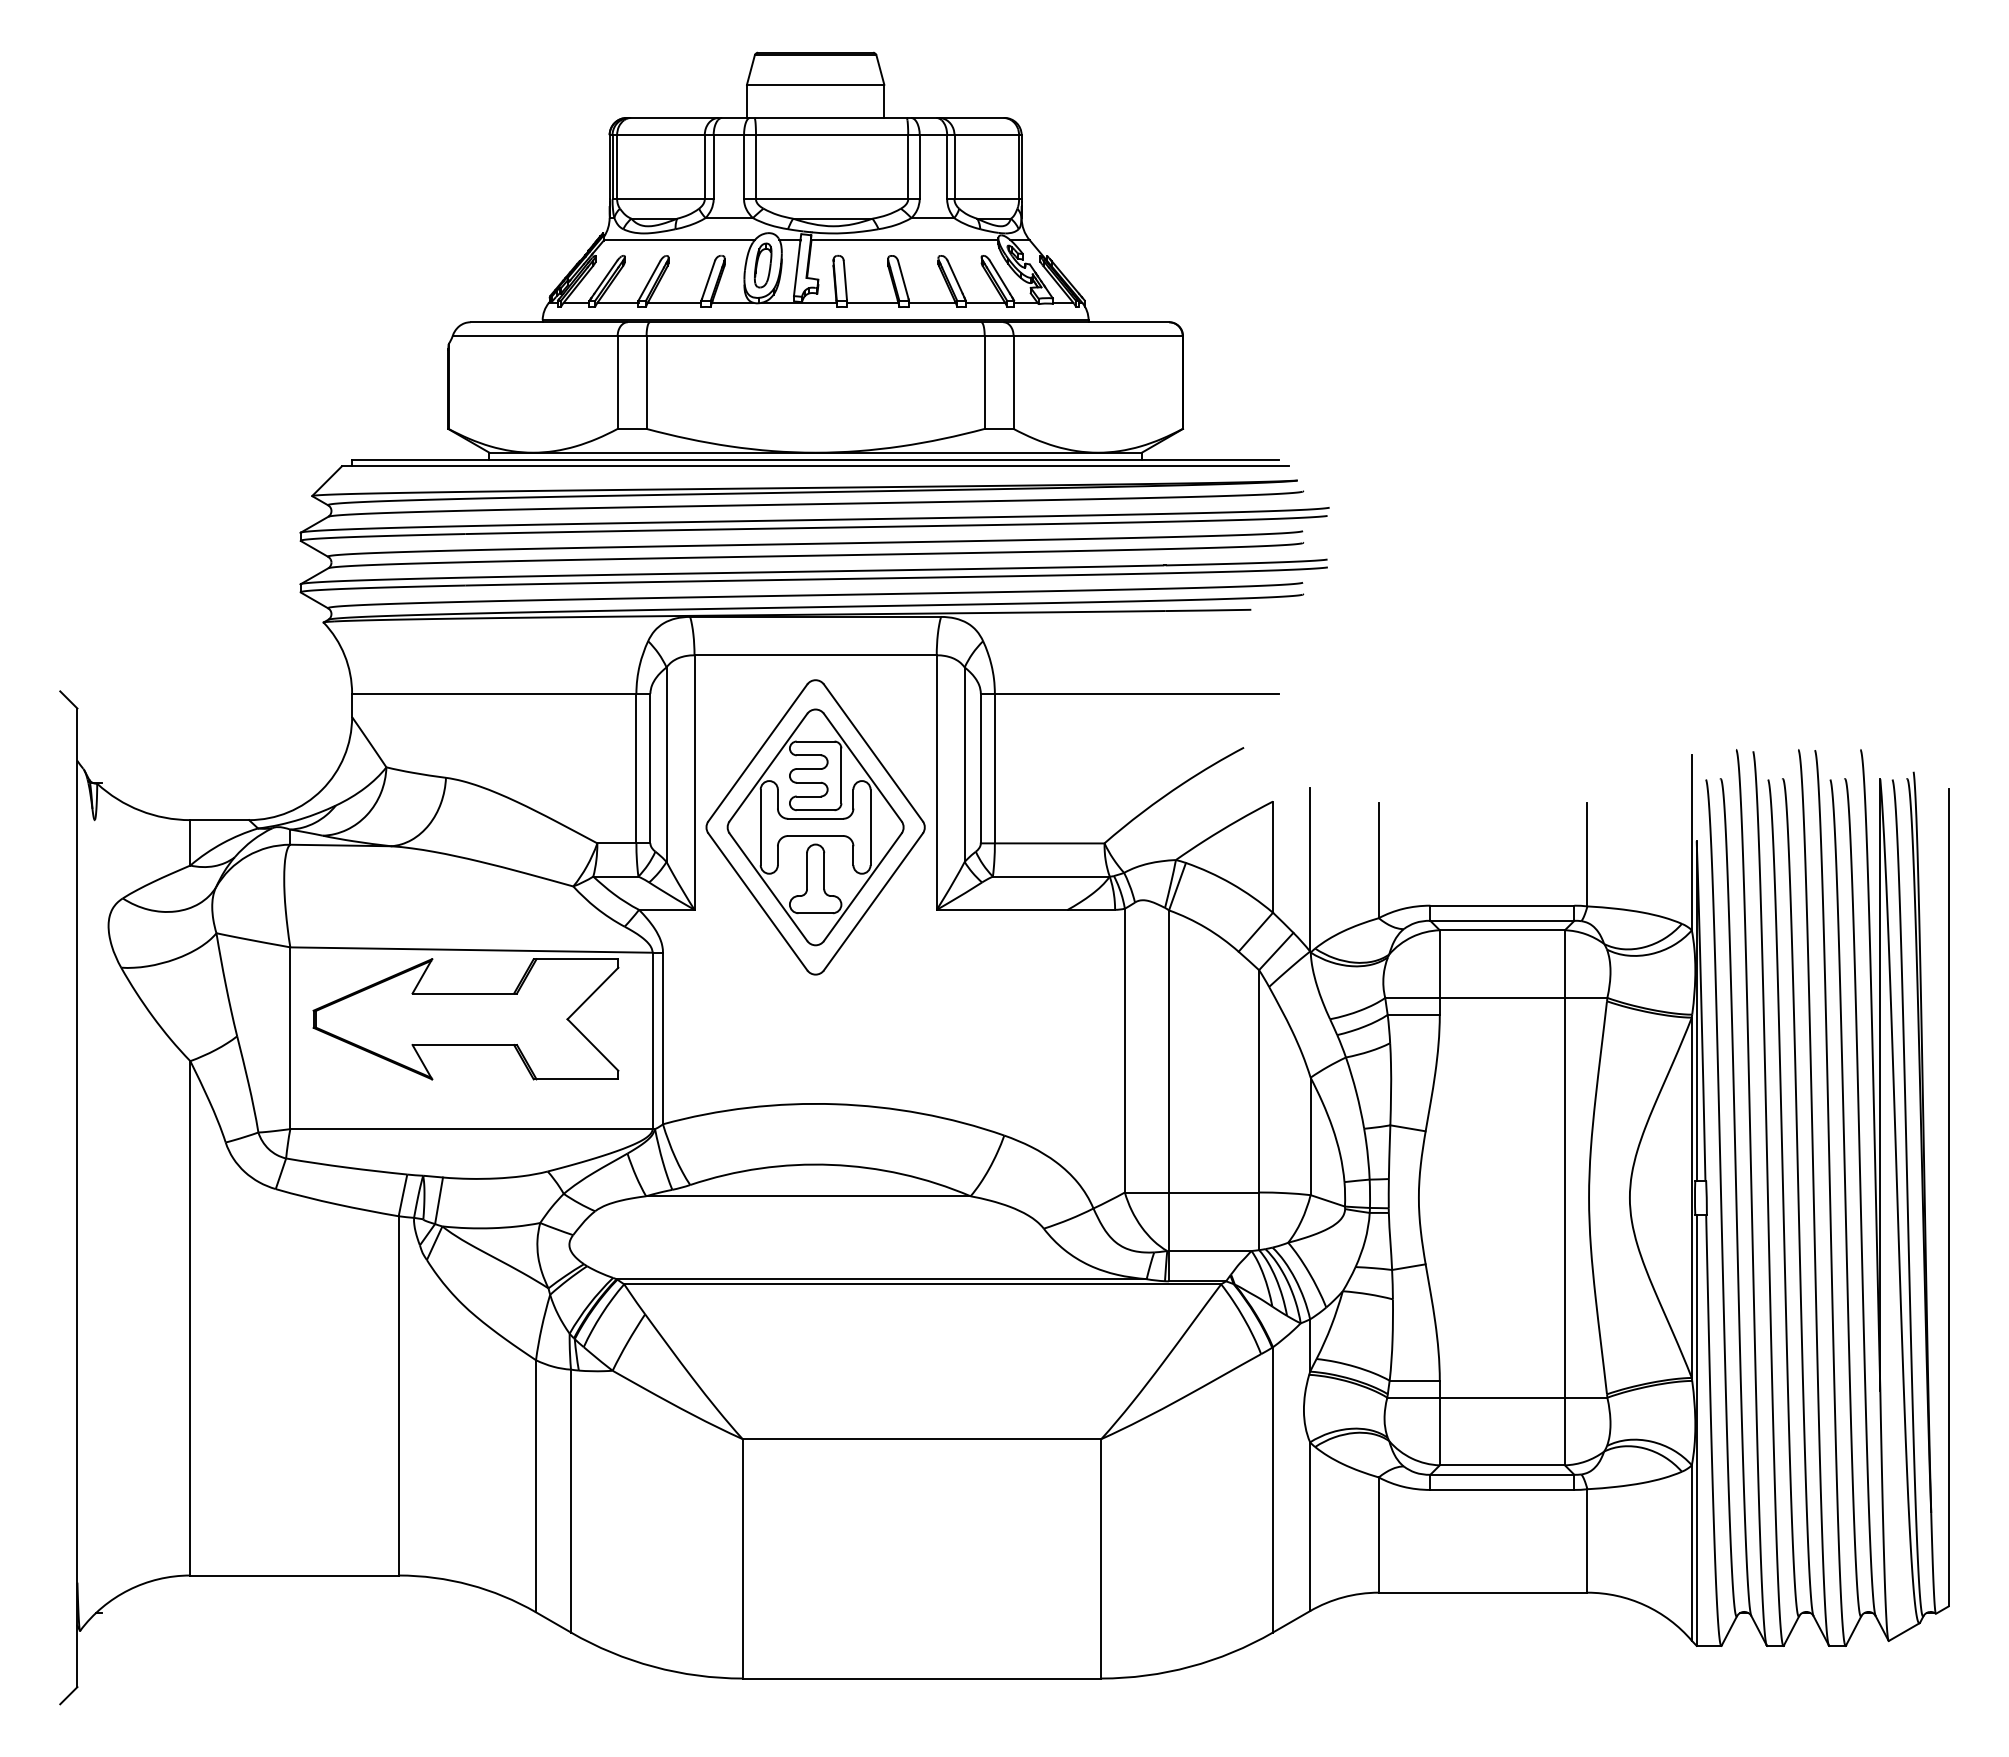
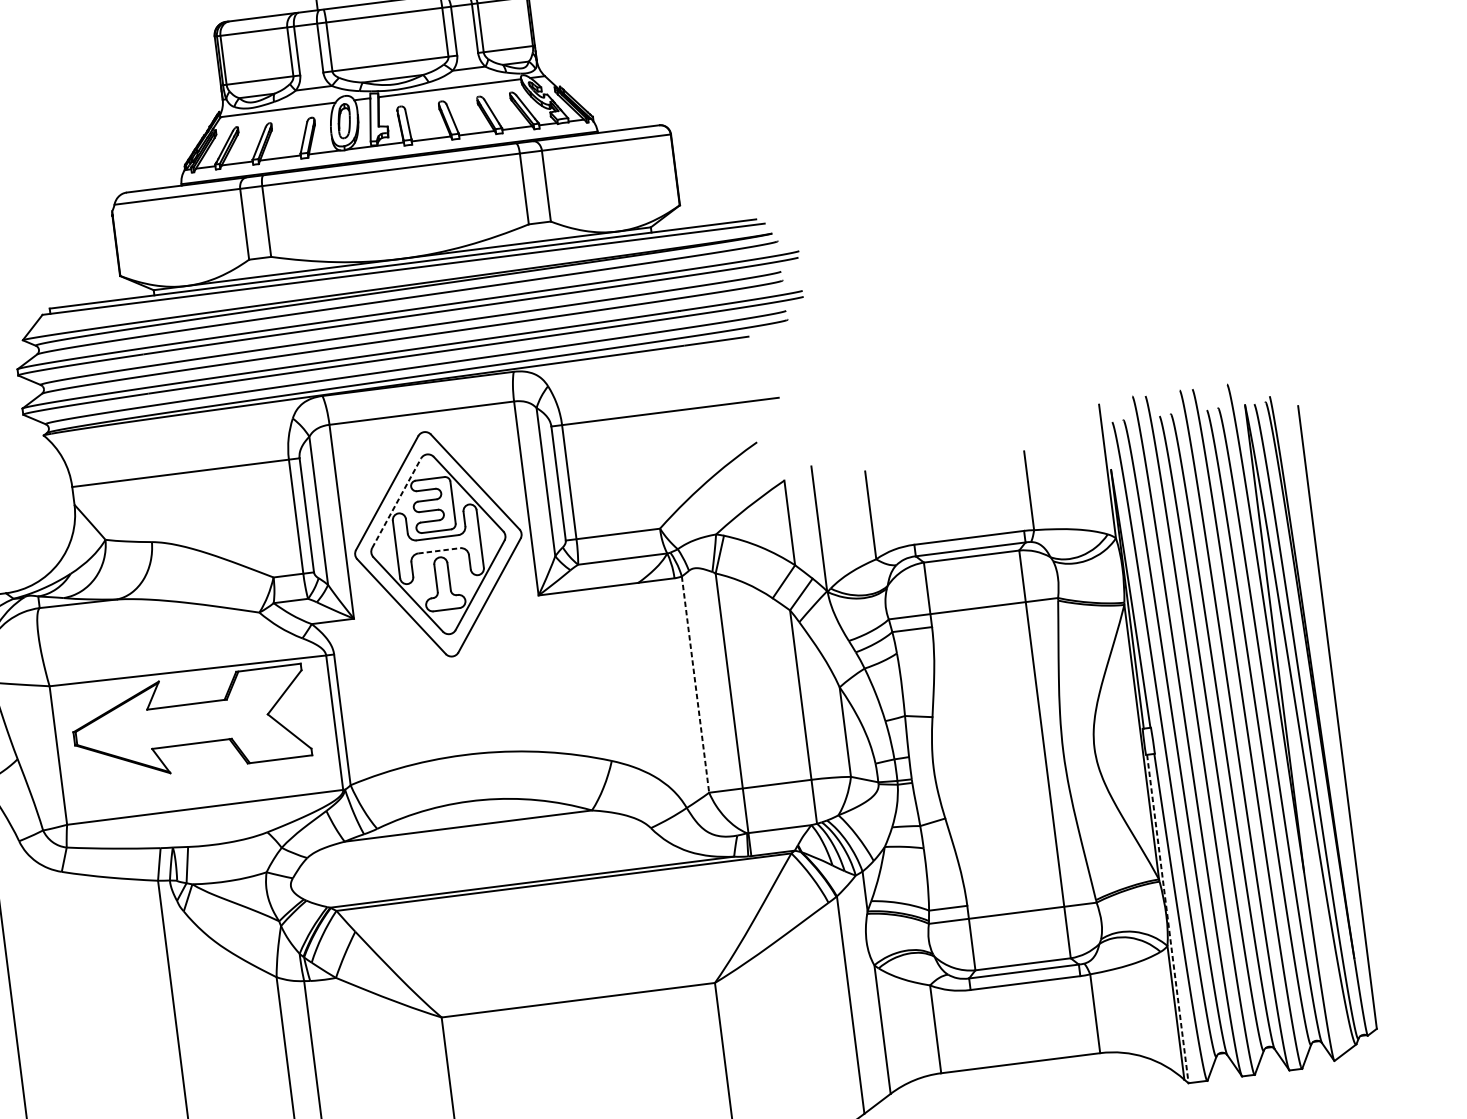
line: (768, 767) -> (396, 503), solid -> dashed
line: (816, 835) -> (439, 550), solid -> dashed
line: (1124, 1050) -> (695, 684), solid -> dashed
line: (1696, 1430) -> (1167, 919), solid -> dashed

